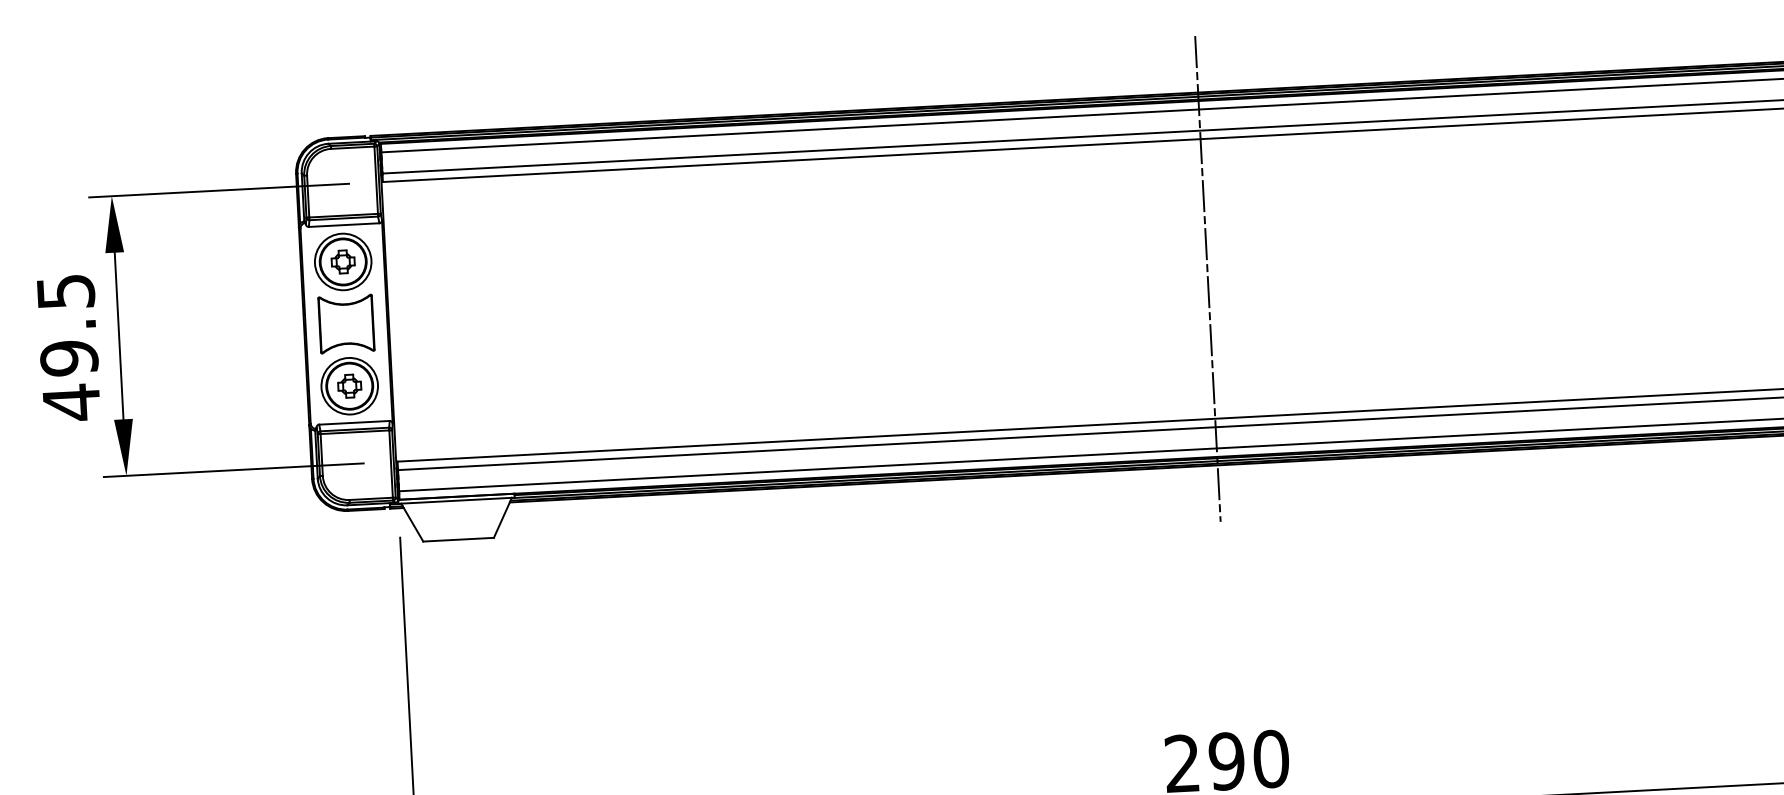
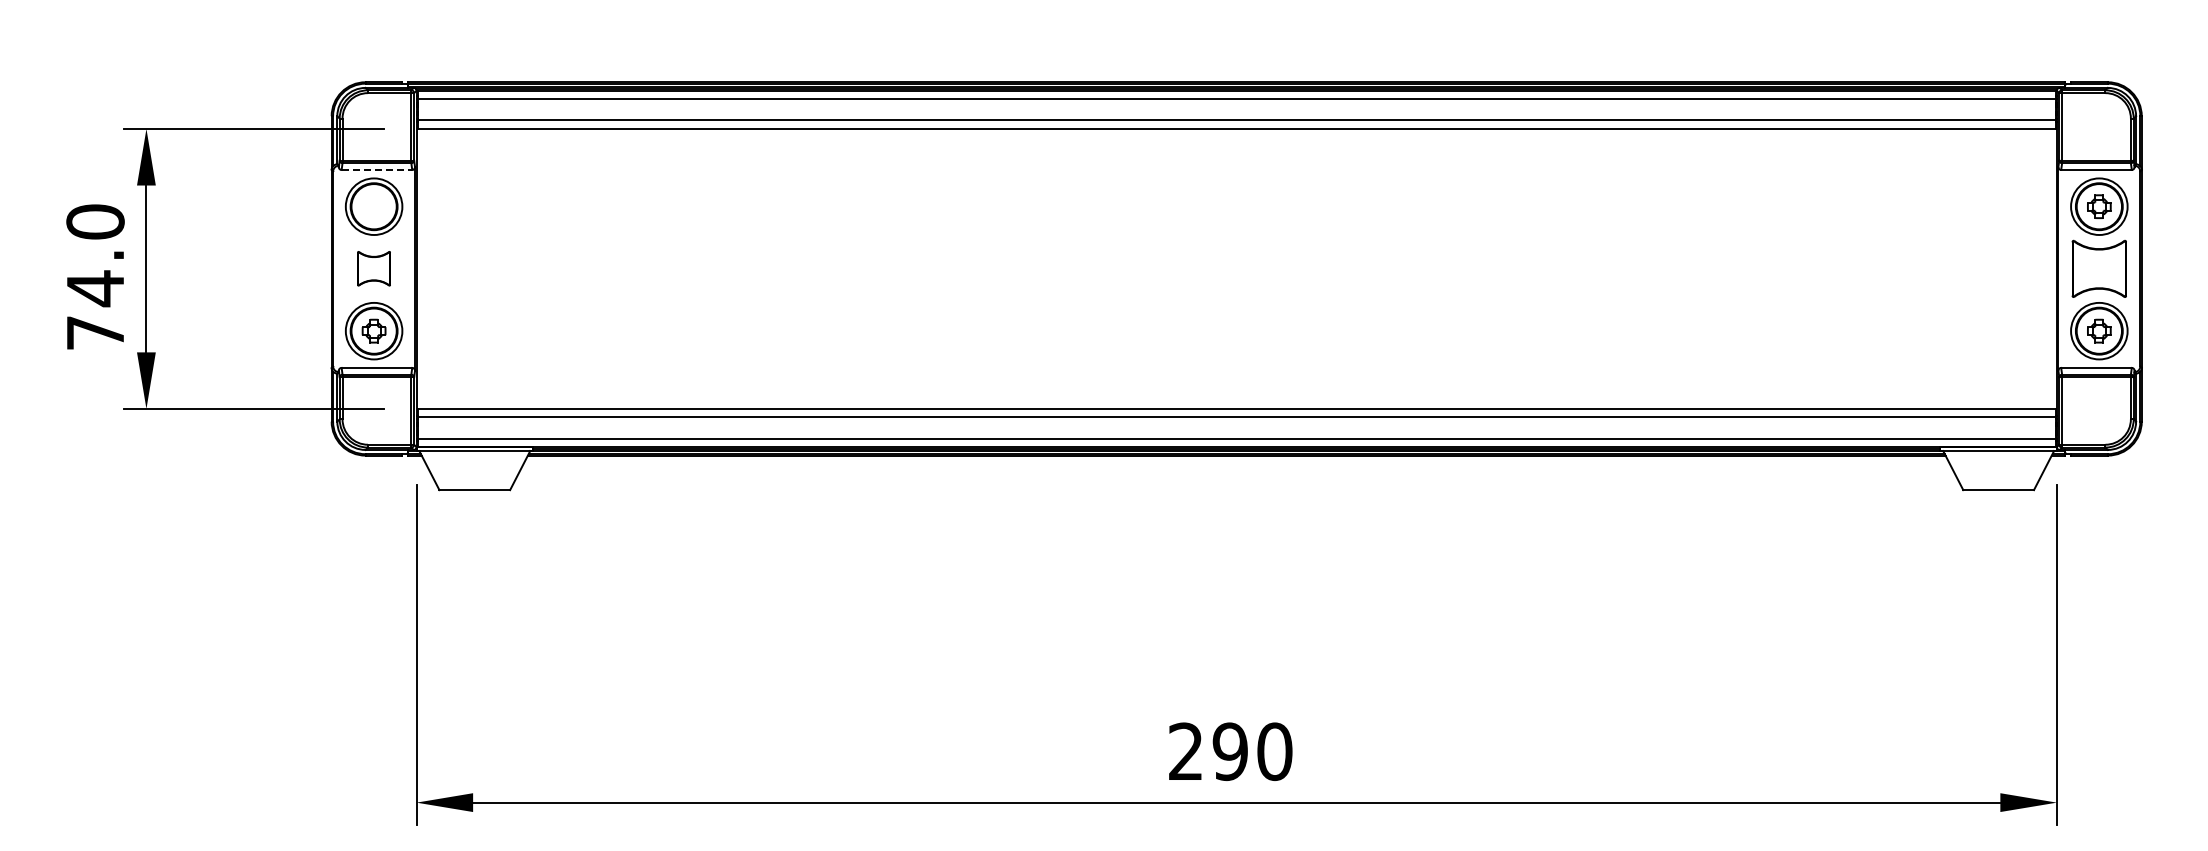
line: (344, 224) -> (377, 169), solid -> dashed
part: (342, 261) -> (373, 206), removed
line: (1207, 278) -> (1236, 268), removed
part: (345, 323) -> (373, 268), size x0.6
text: (68, 347) -> (95, 277), 49.5 -> 74.0

